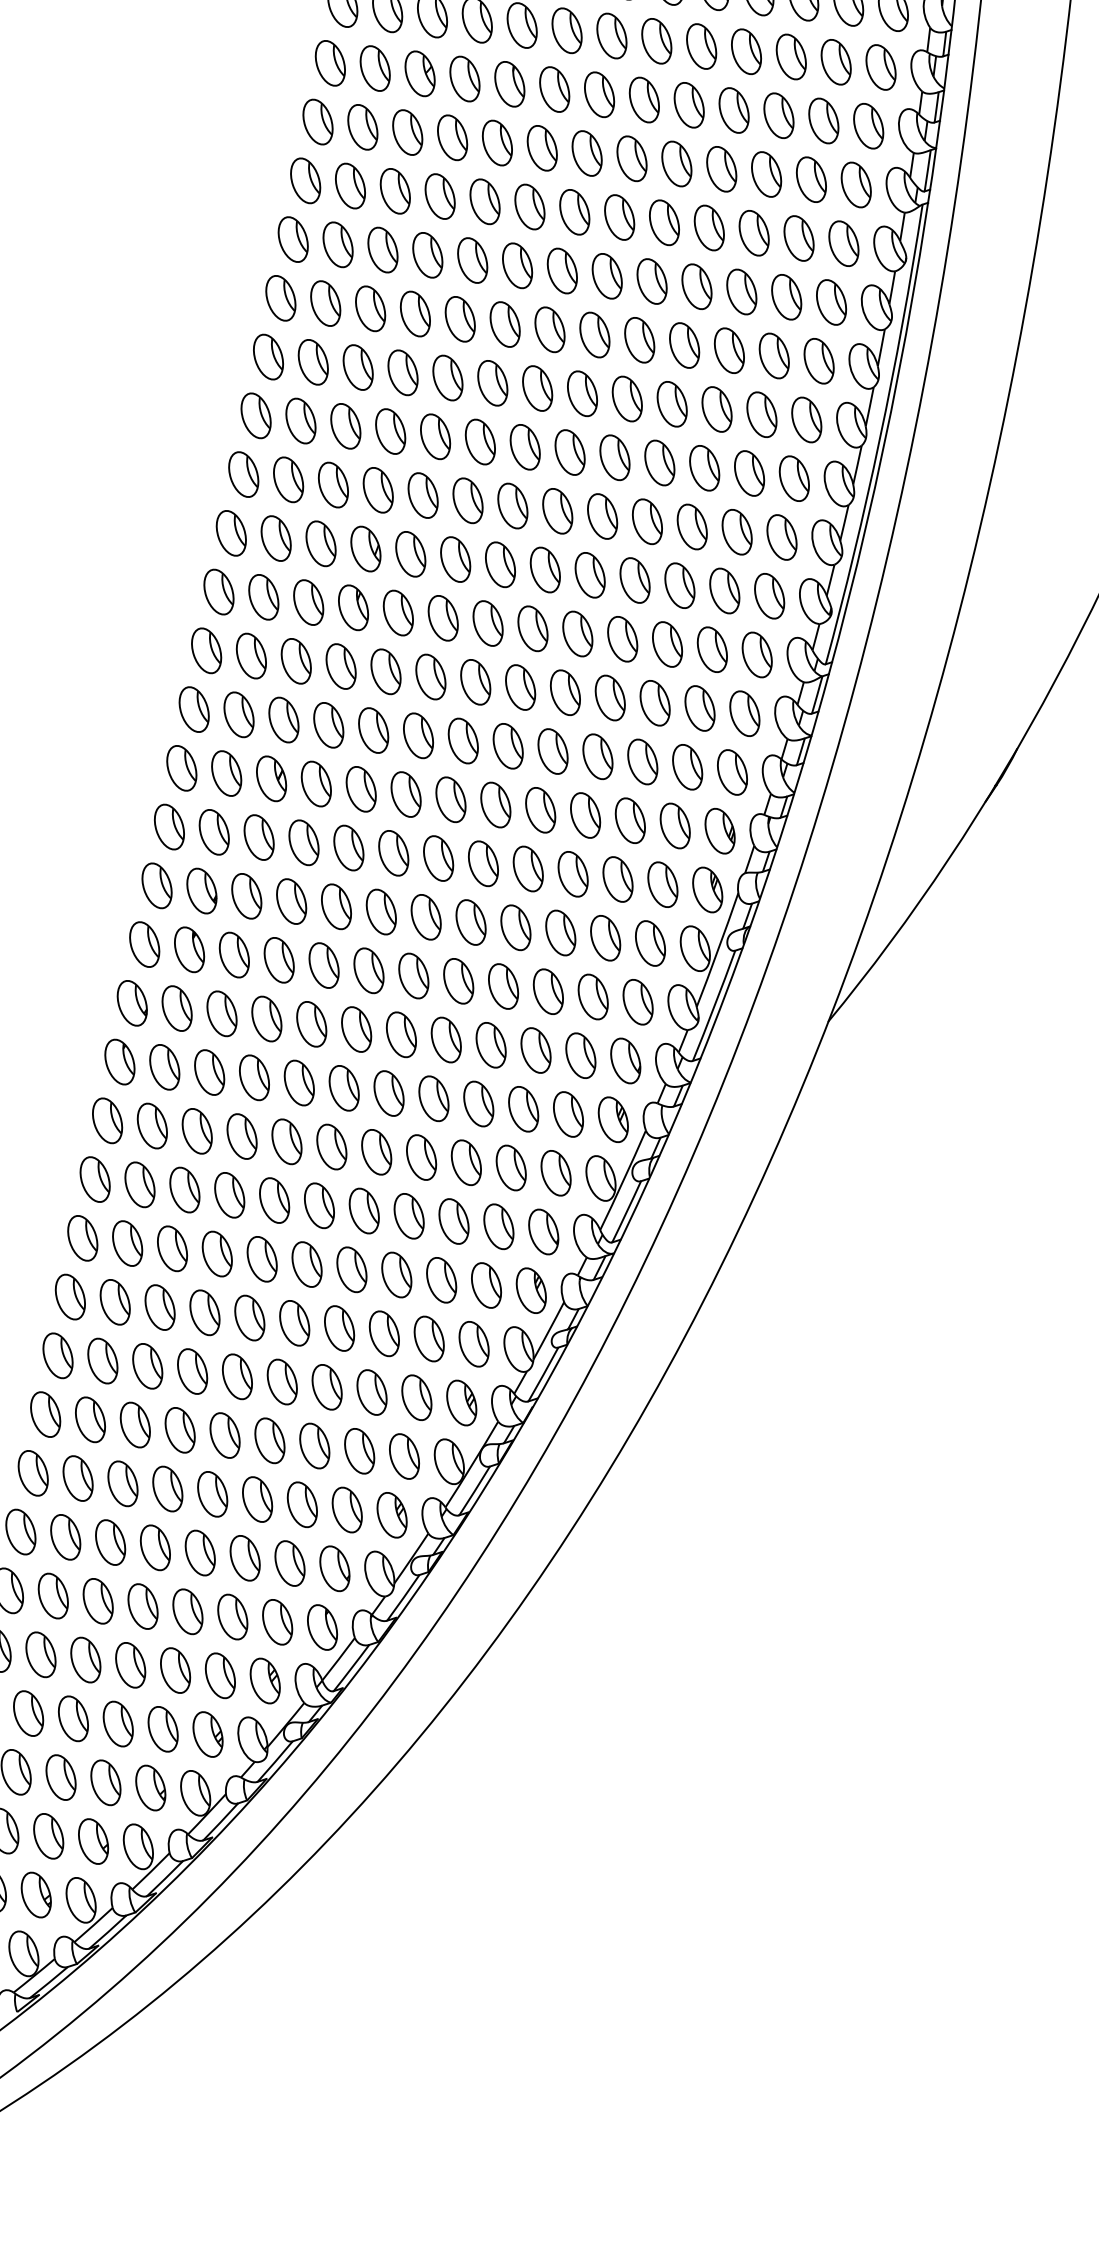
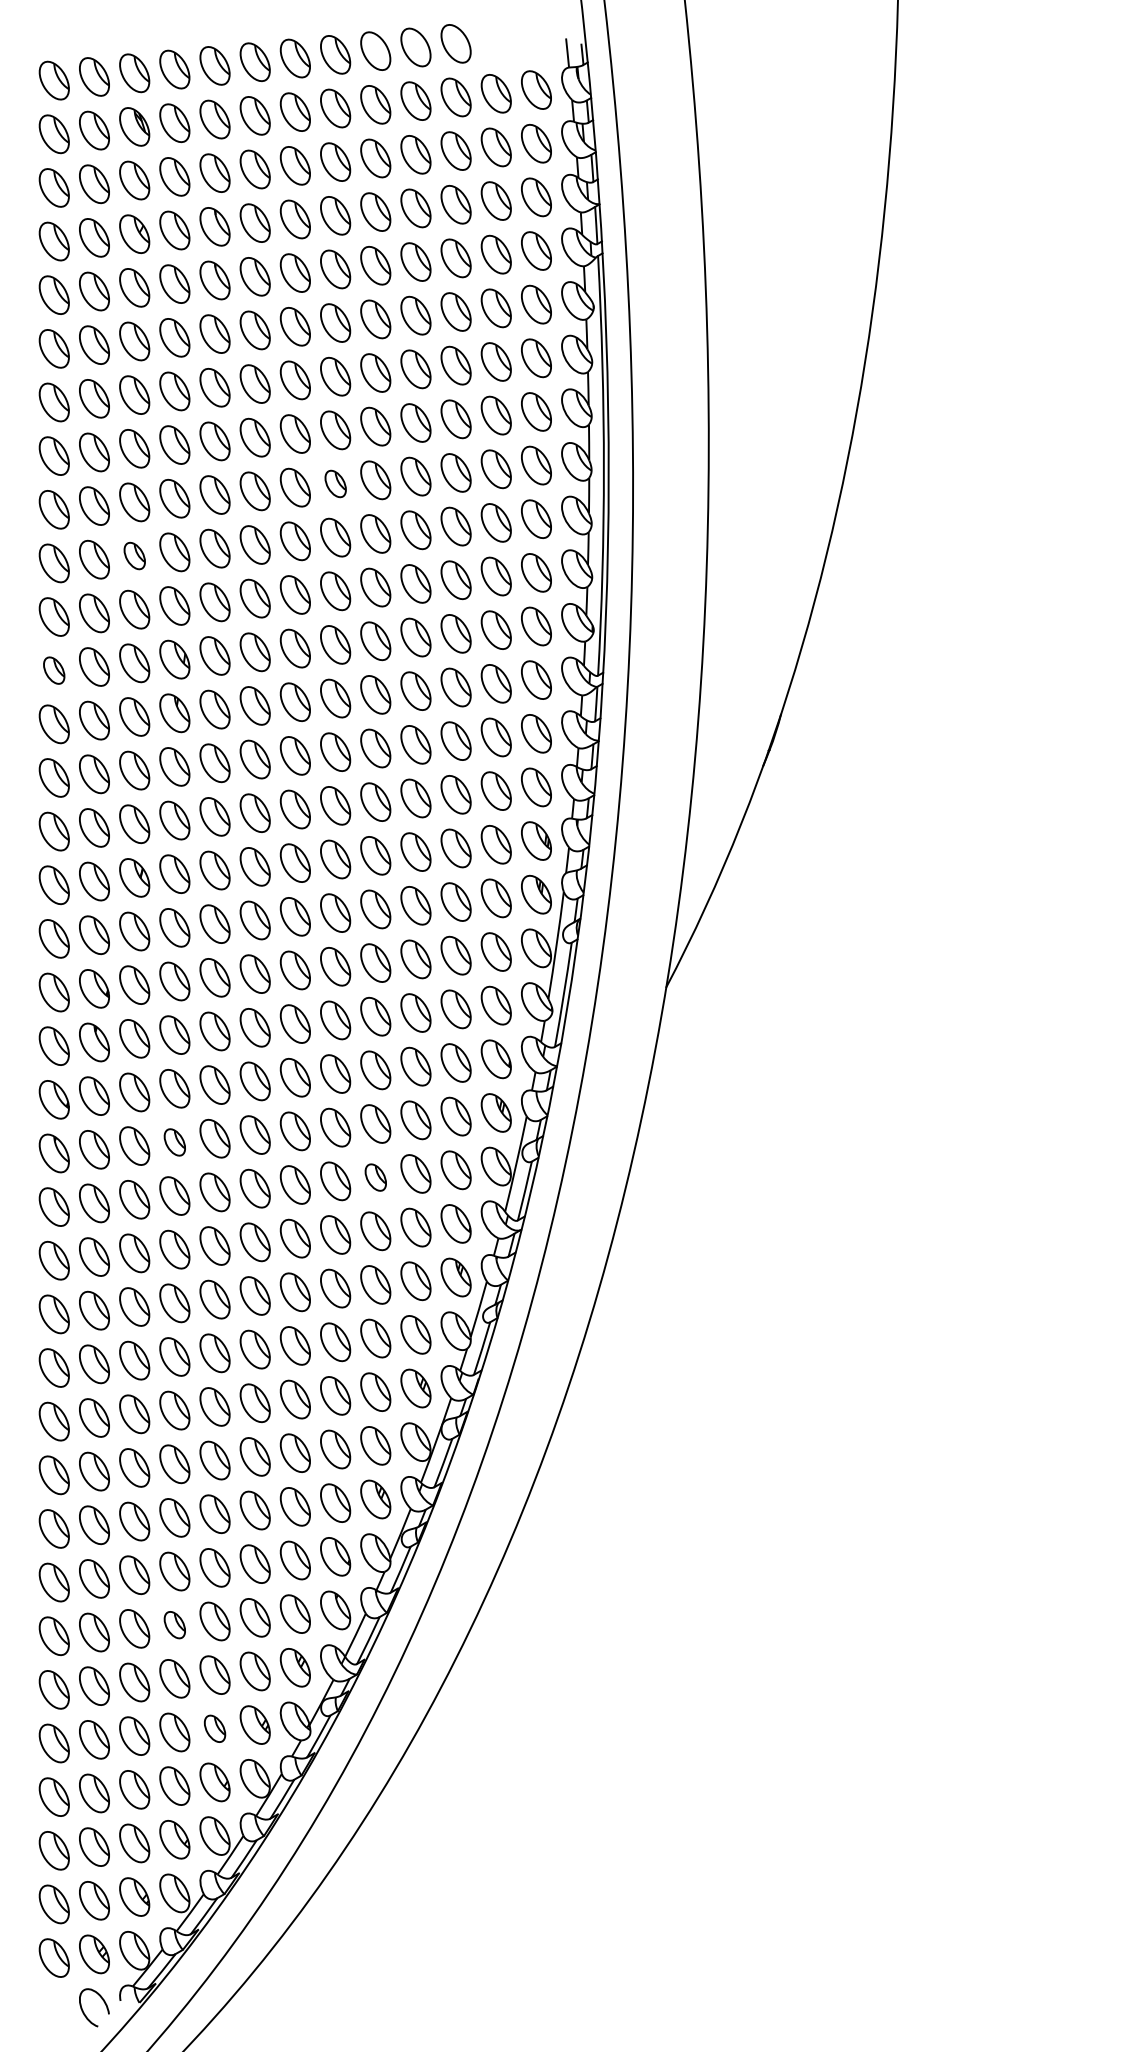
part: (582, 393) -> (335, 483), size x0.7
part: (345, 425) -> (134, 555), size x0.7
part: (230, 532) -> (53, 670), size x0.7
part: (254, 1077) -> (174, 1142), size x0.7
part: (466, 1162) -> (375, 1177), size x0.7
part: (142, 1605) -> (174, 1624), size x0.7
part: (162, 1728) -> (214, 1728), size x0.7

